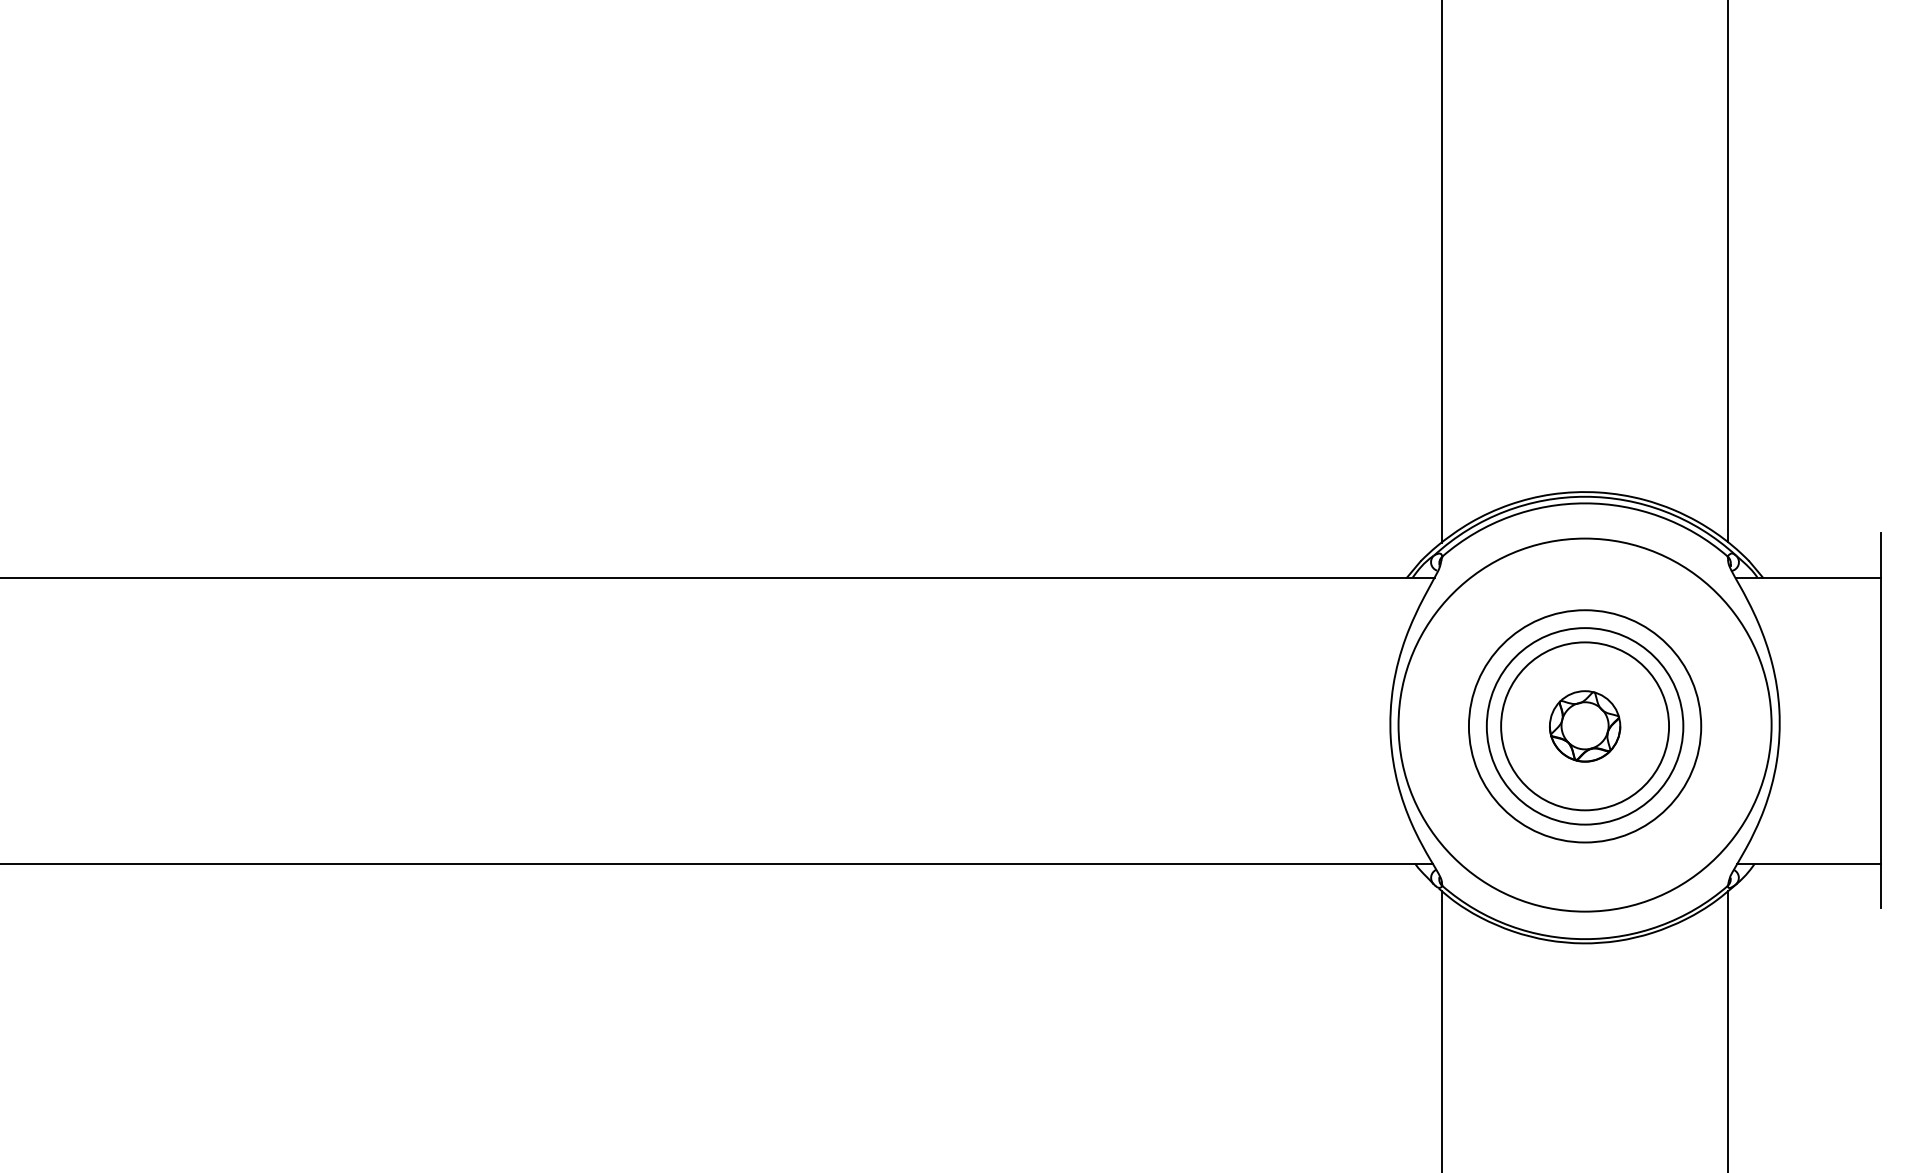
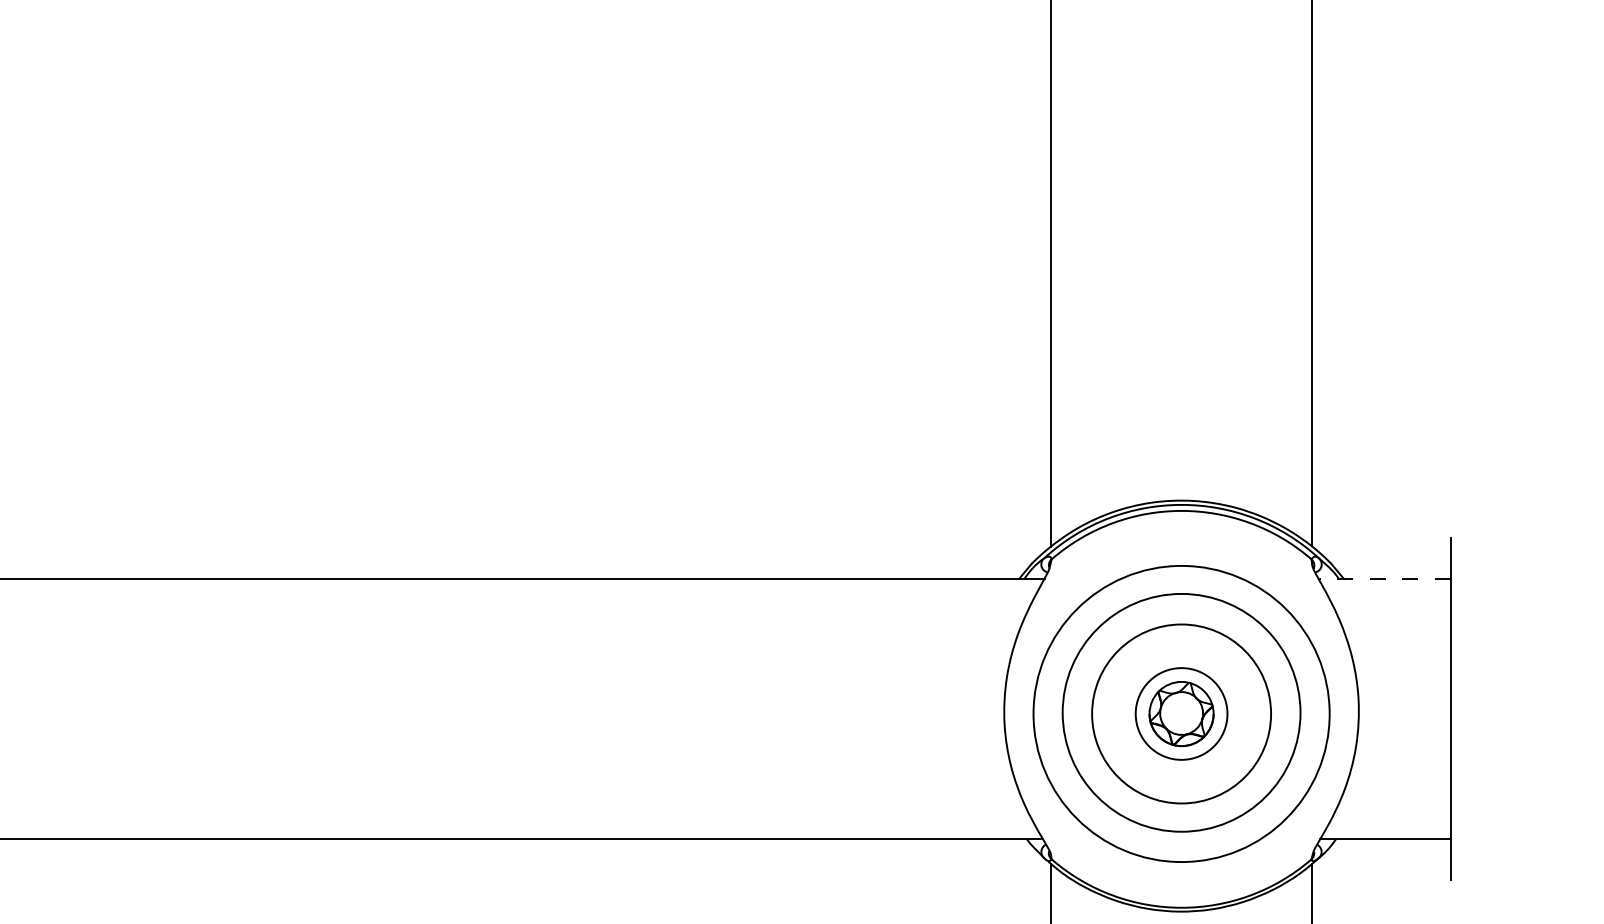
line: (1808, 577) -> (1385, 578), solid -> dashed
circle: (1584, 724) -> (1181, 712), size x0.7
circle: (1584, 726) -> (1181, 714), size x1.4
circle: (1585, 726) -> (1181, 714), size x0.6

